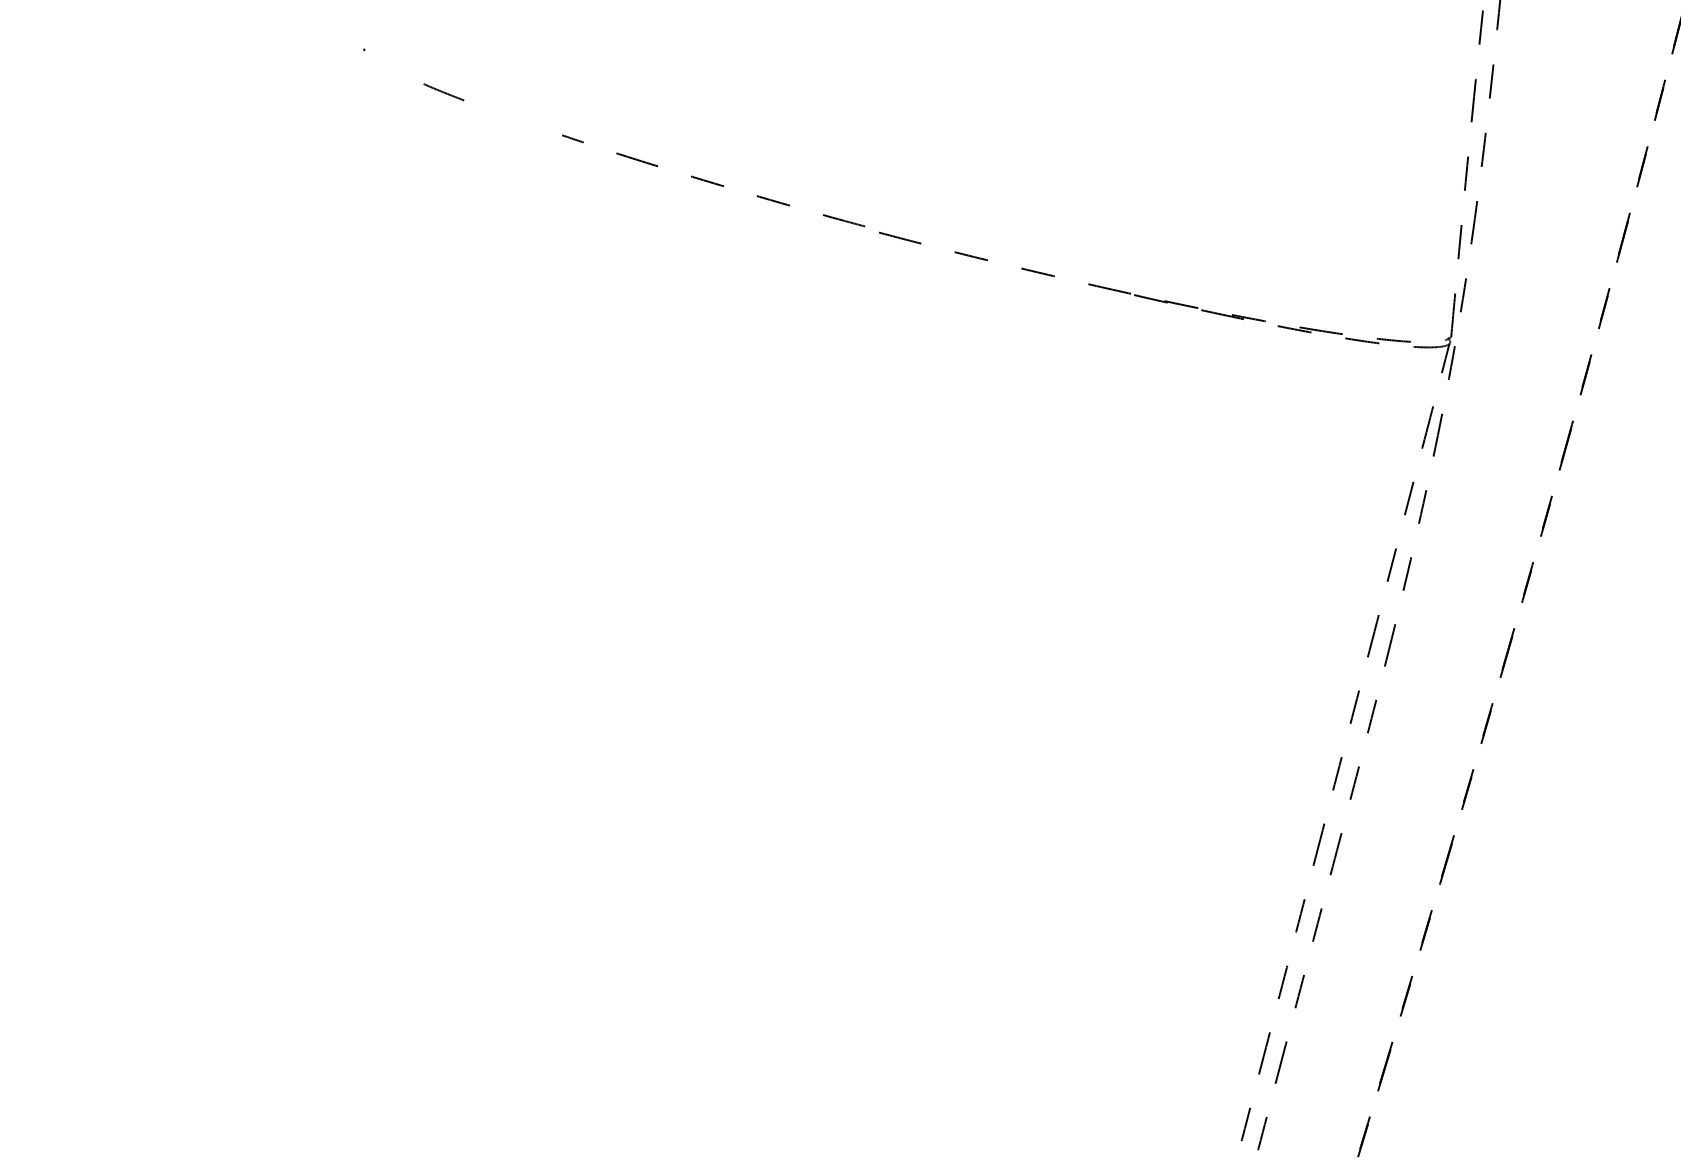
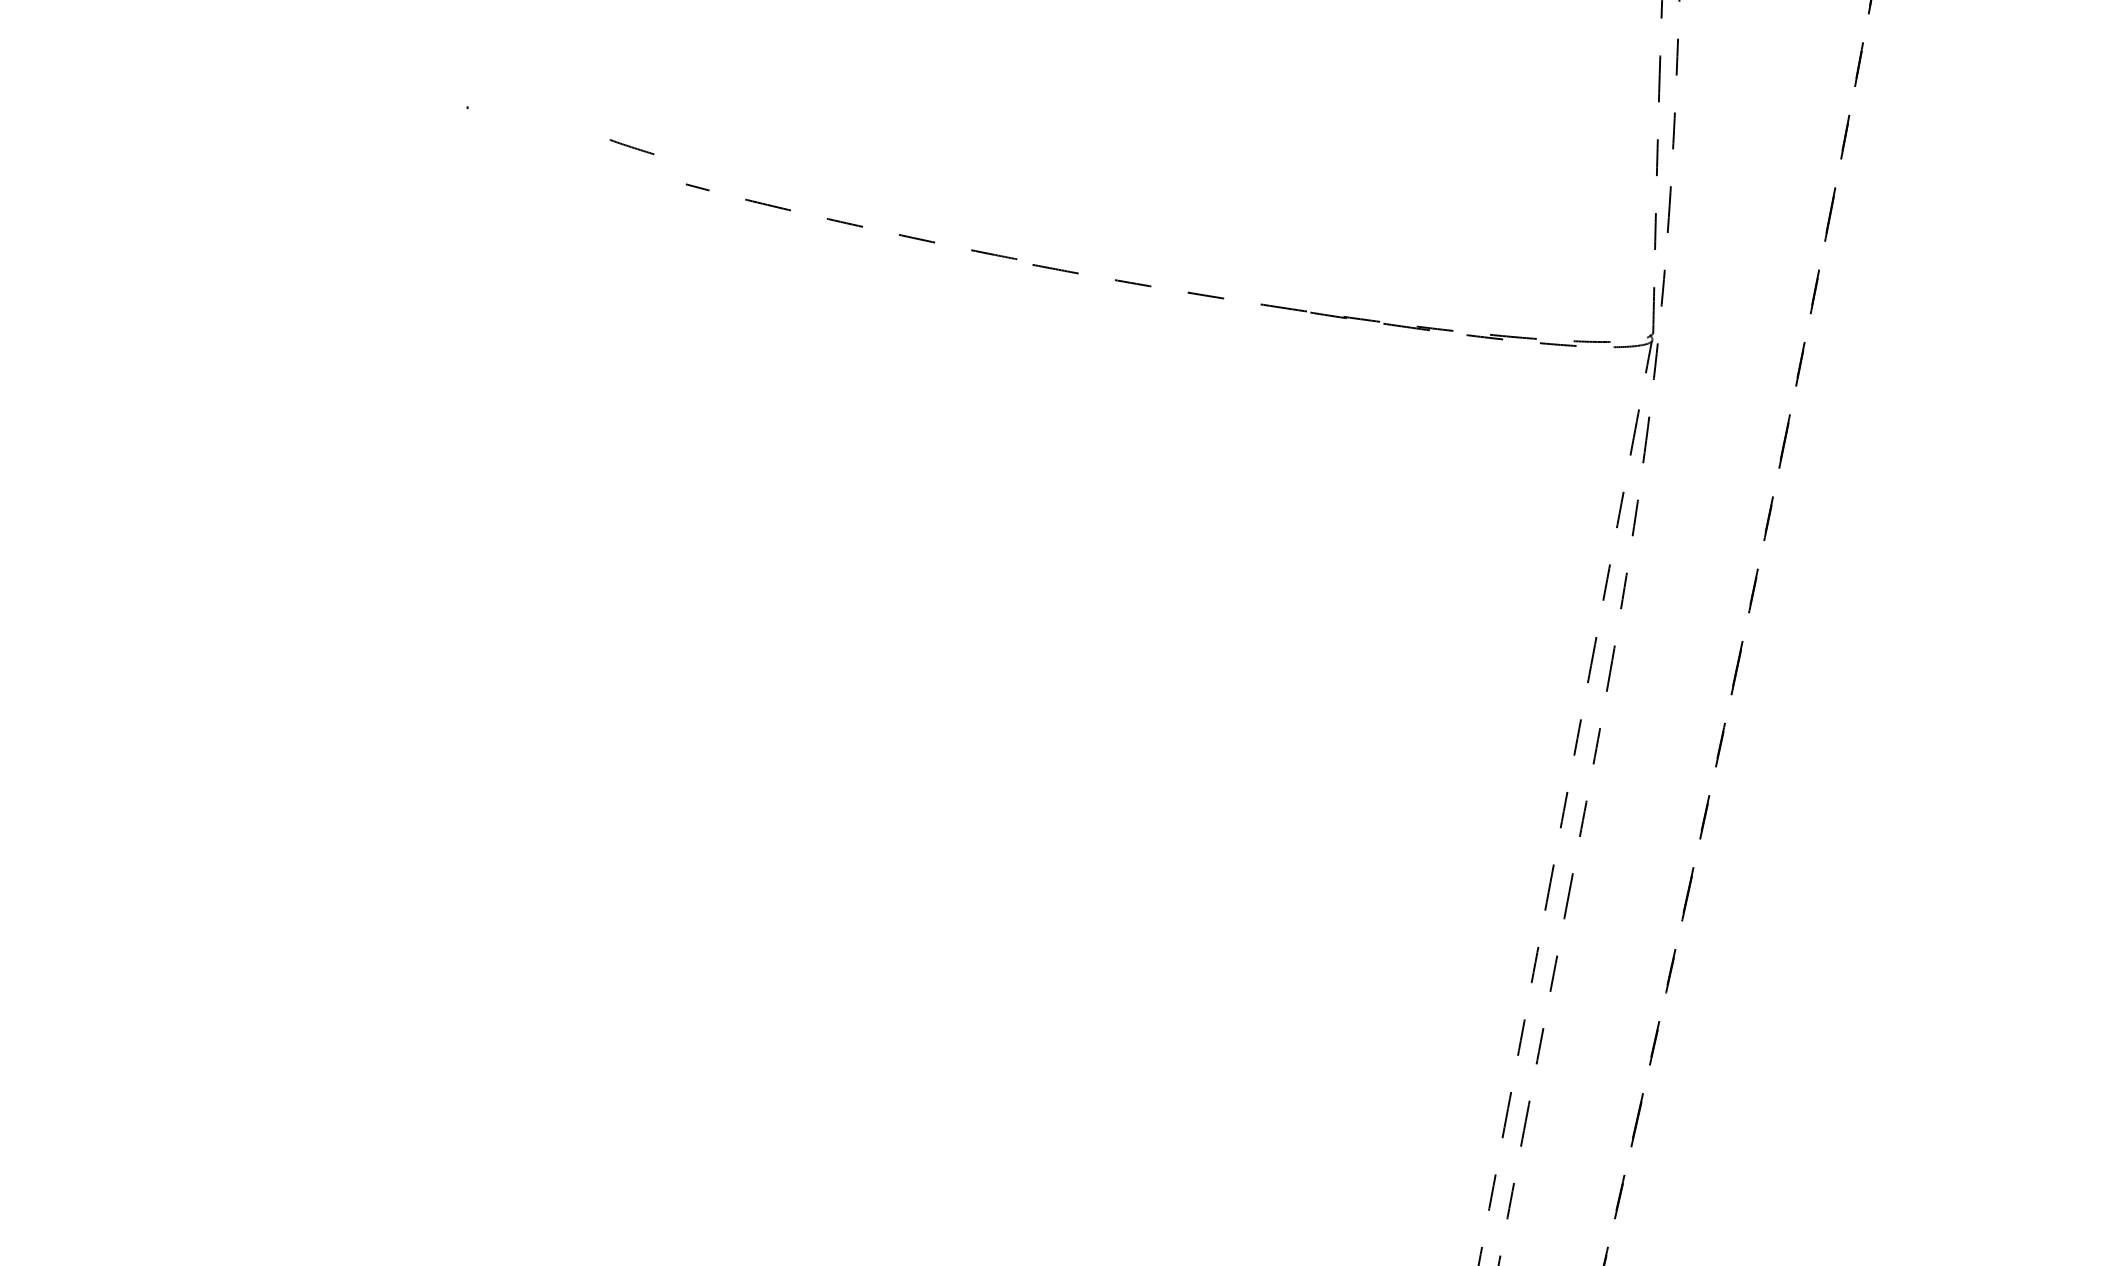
line: (443, 92) -> (631, 147), moved

